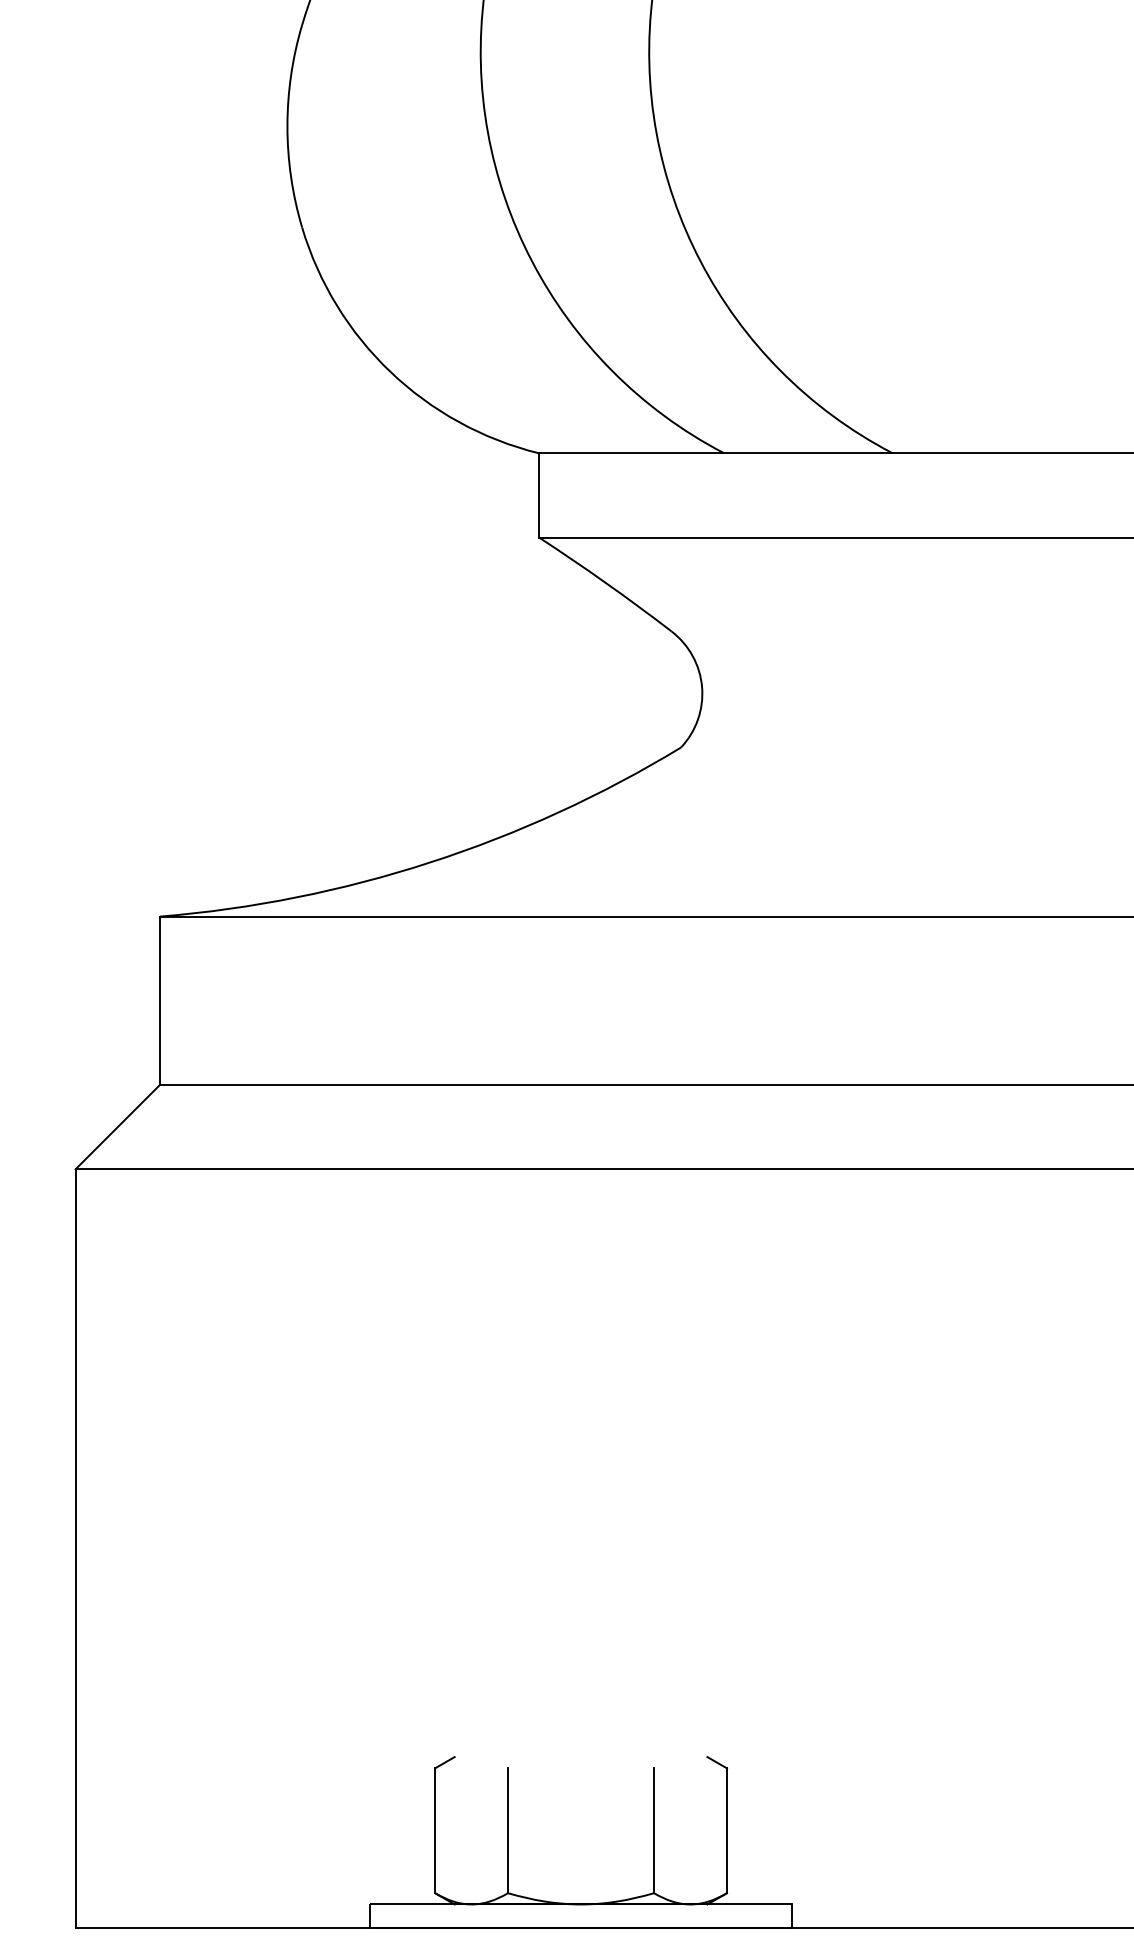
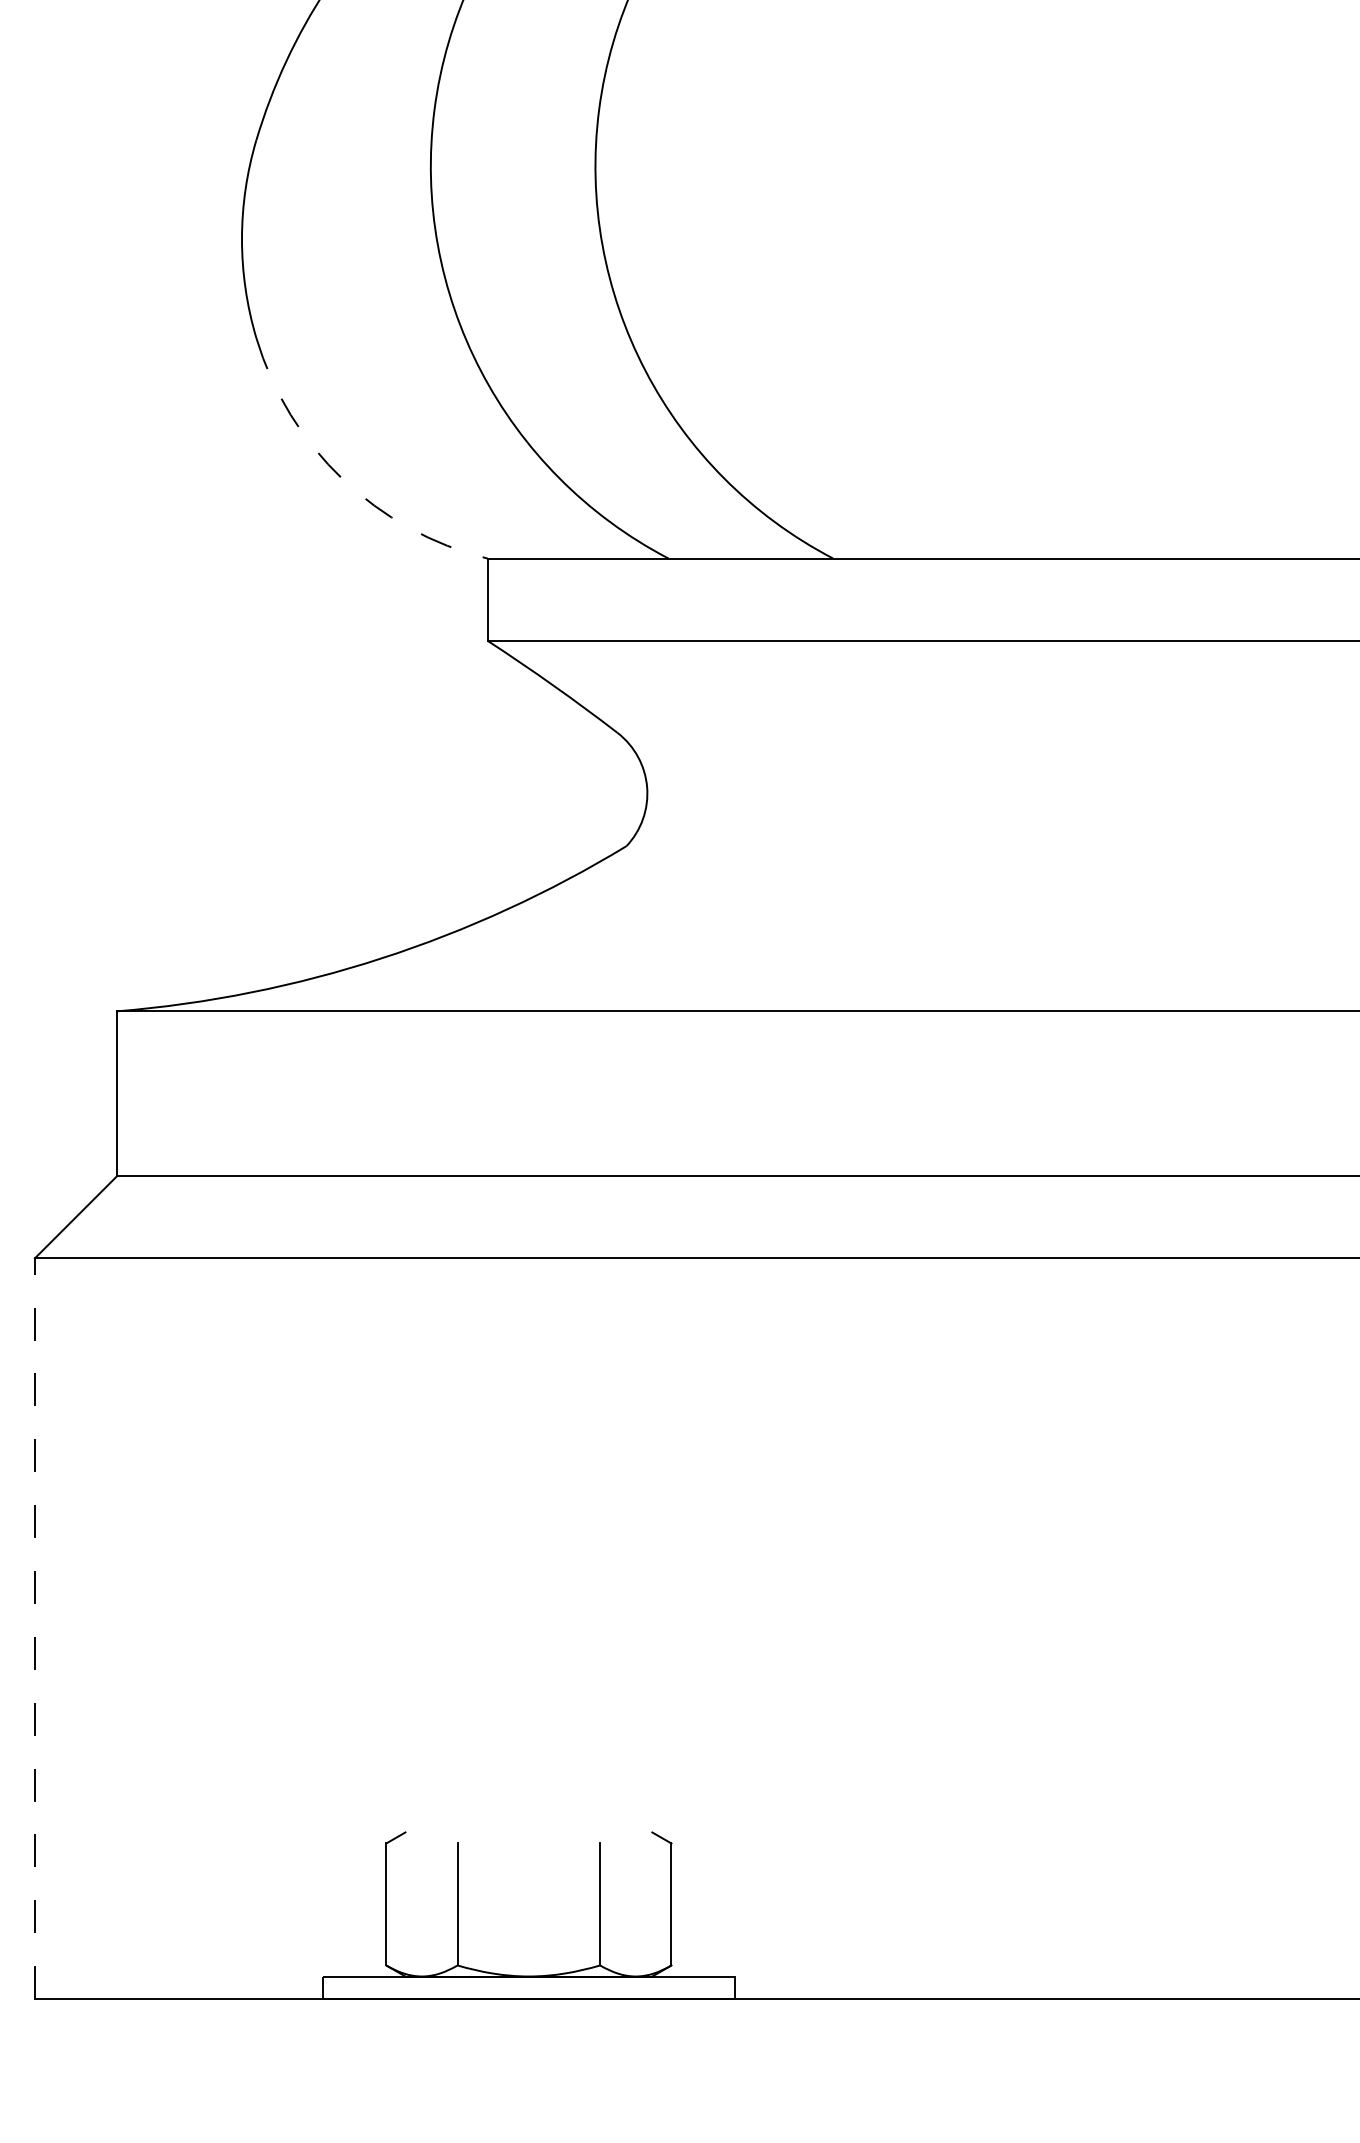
arc: (390, 372) -> (342, 479), solid -> dashed
line: (76, 1548) -> (35, 1628), solid -> dashed

